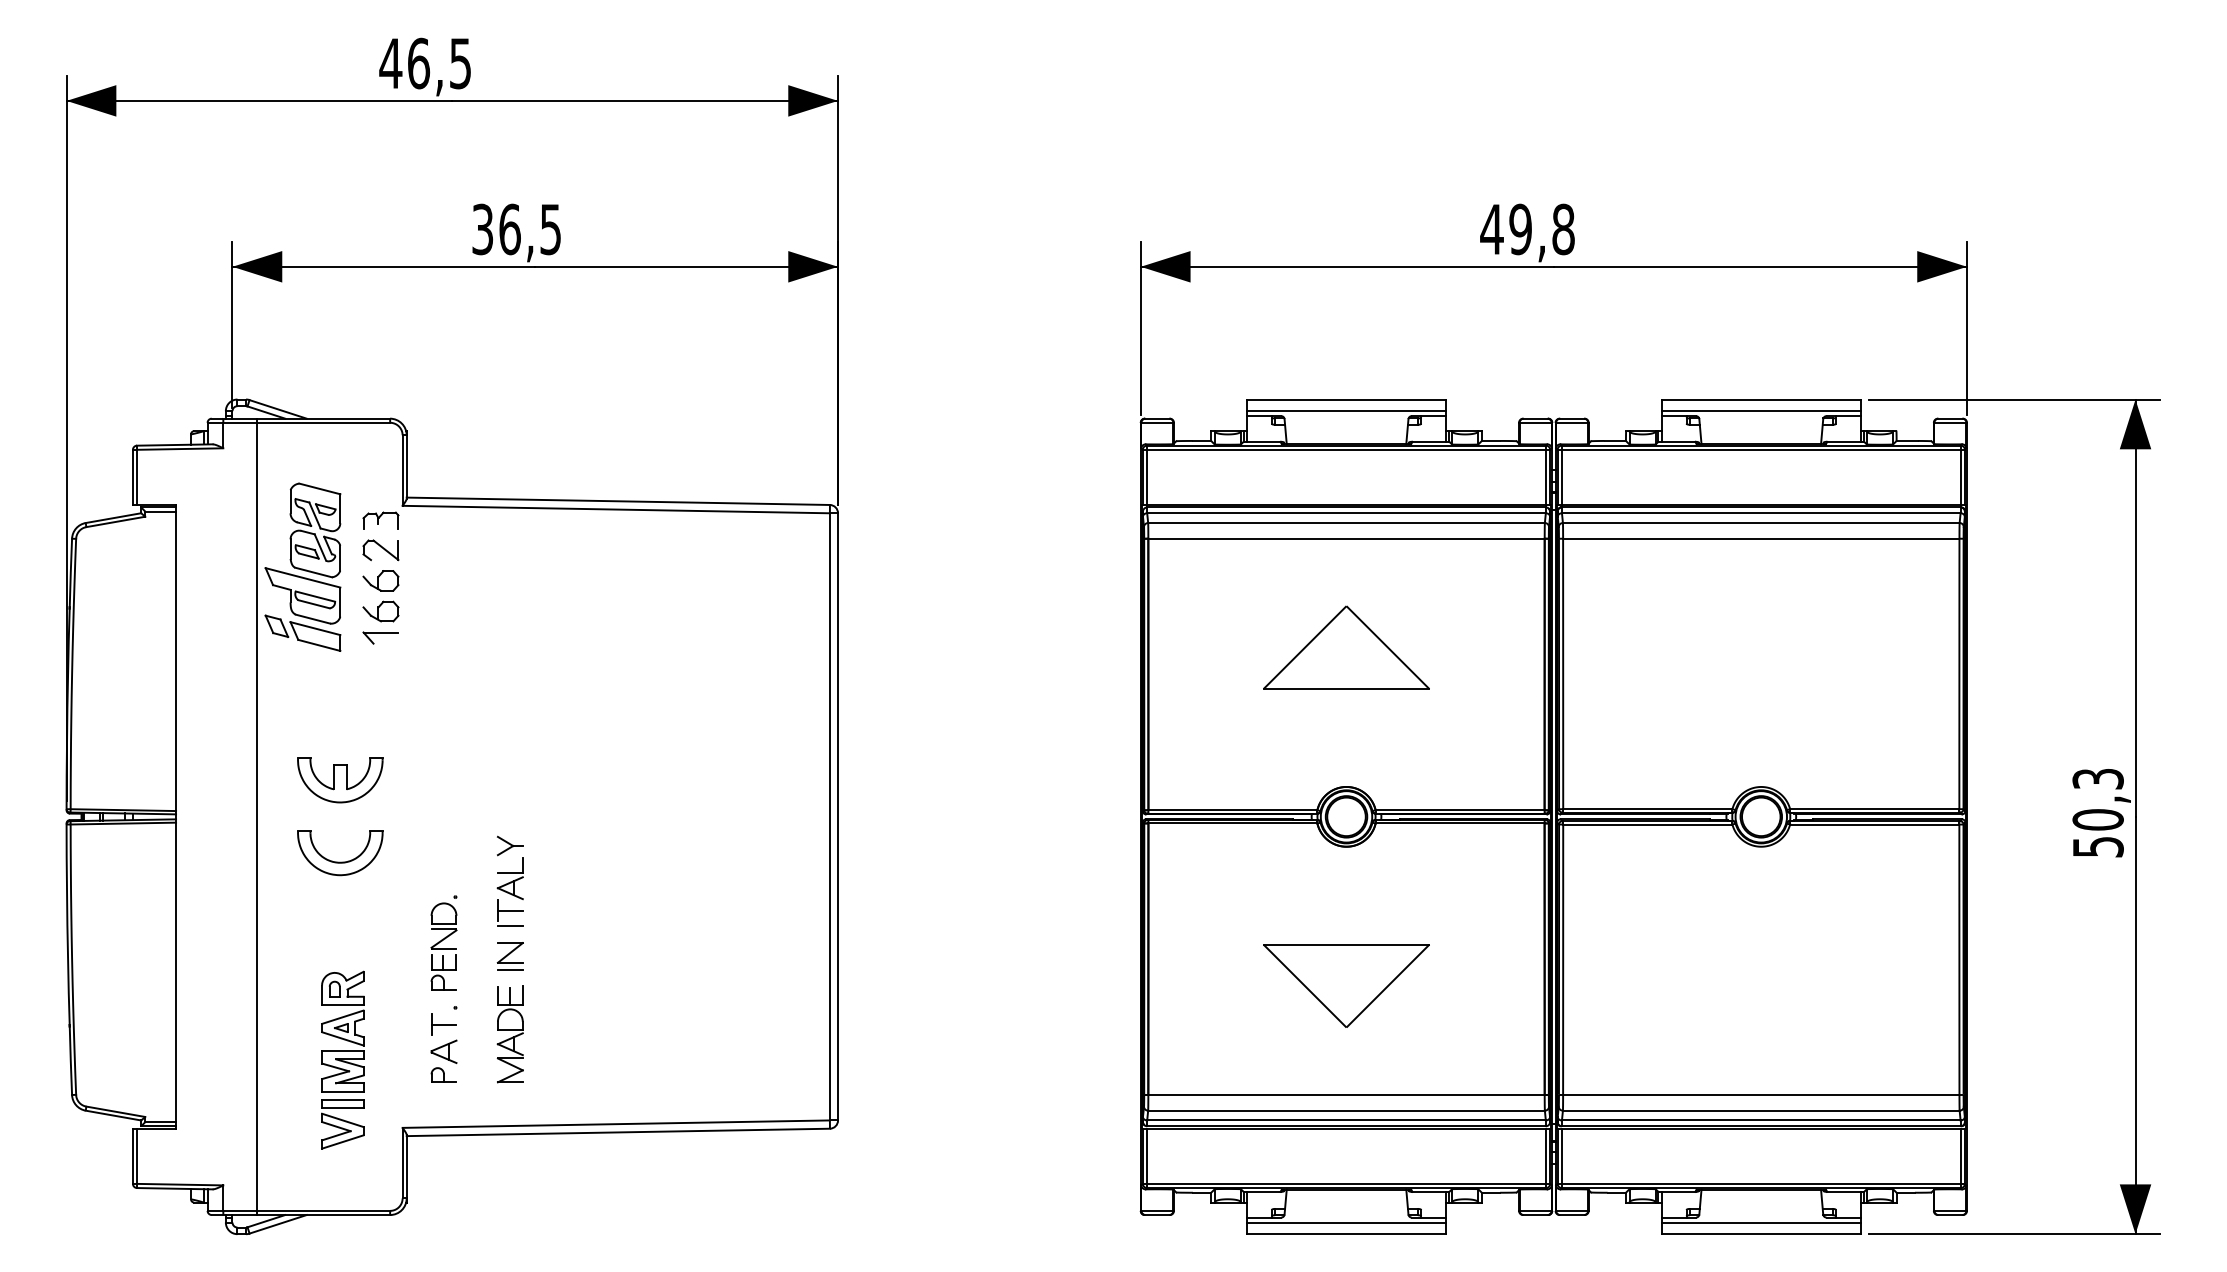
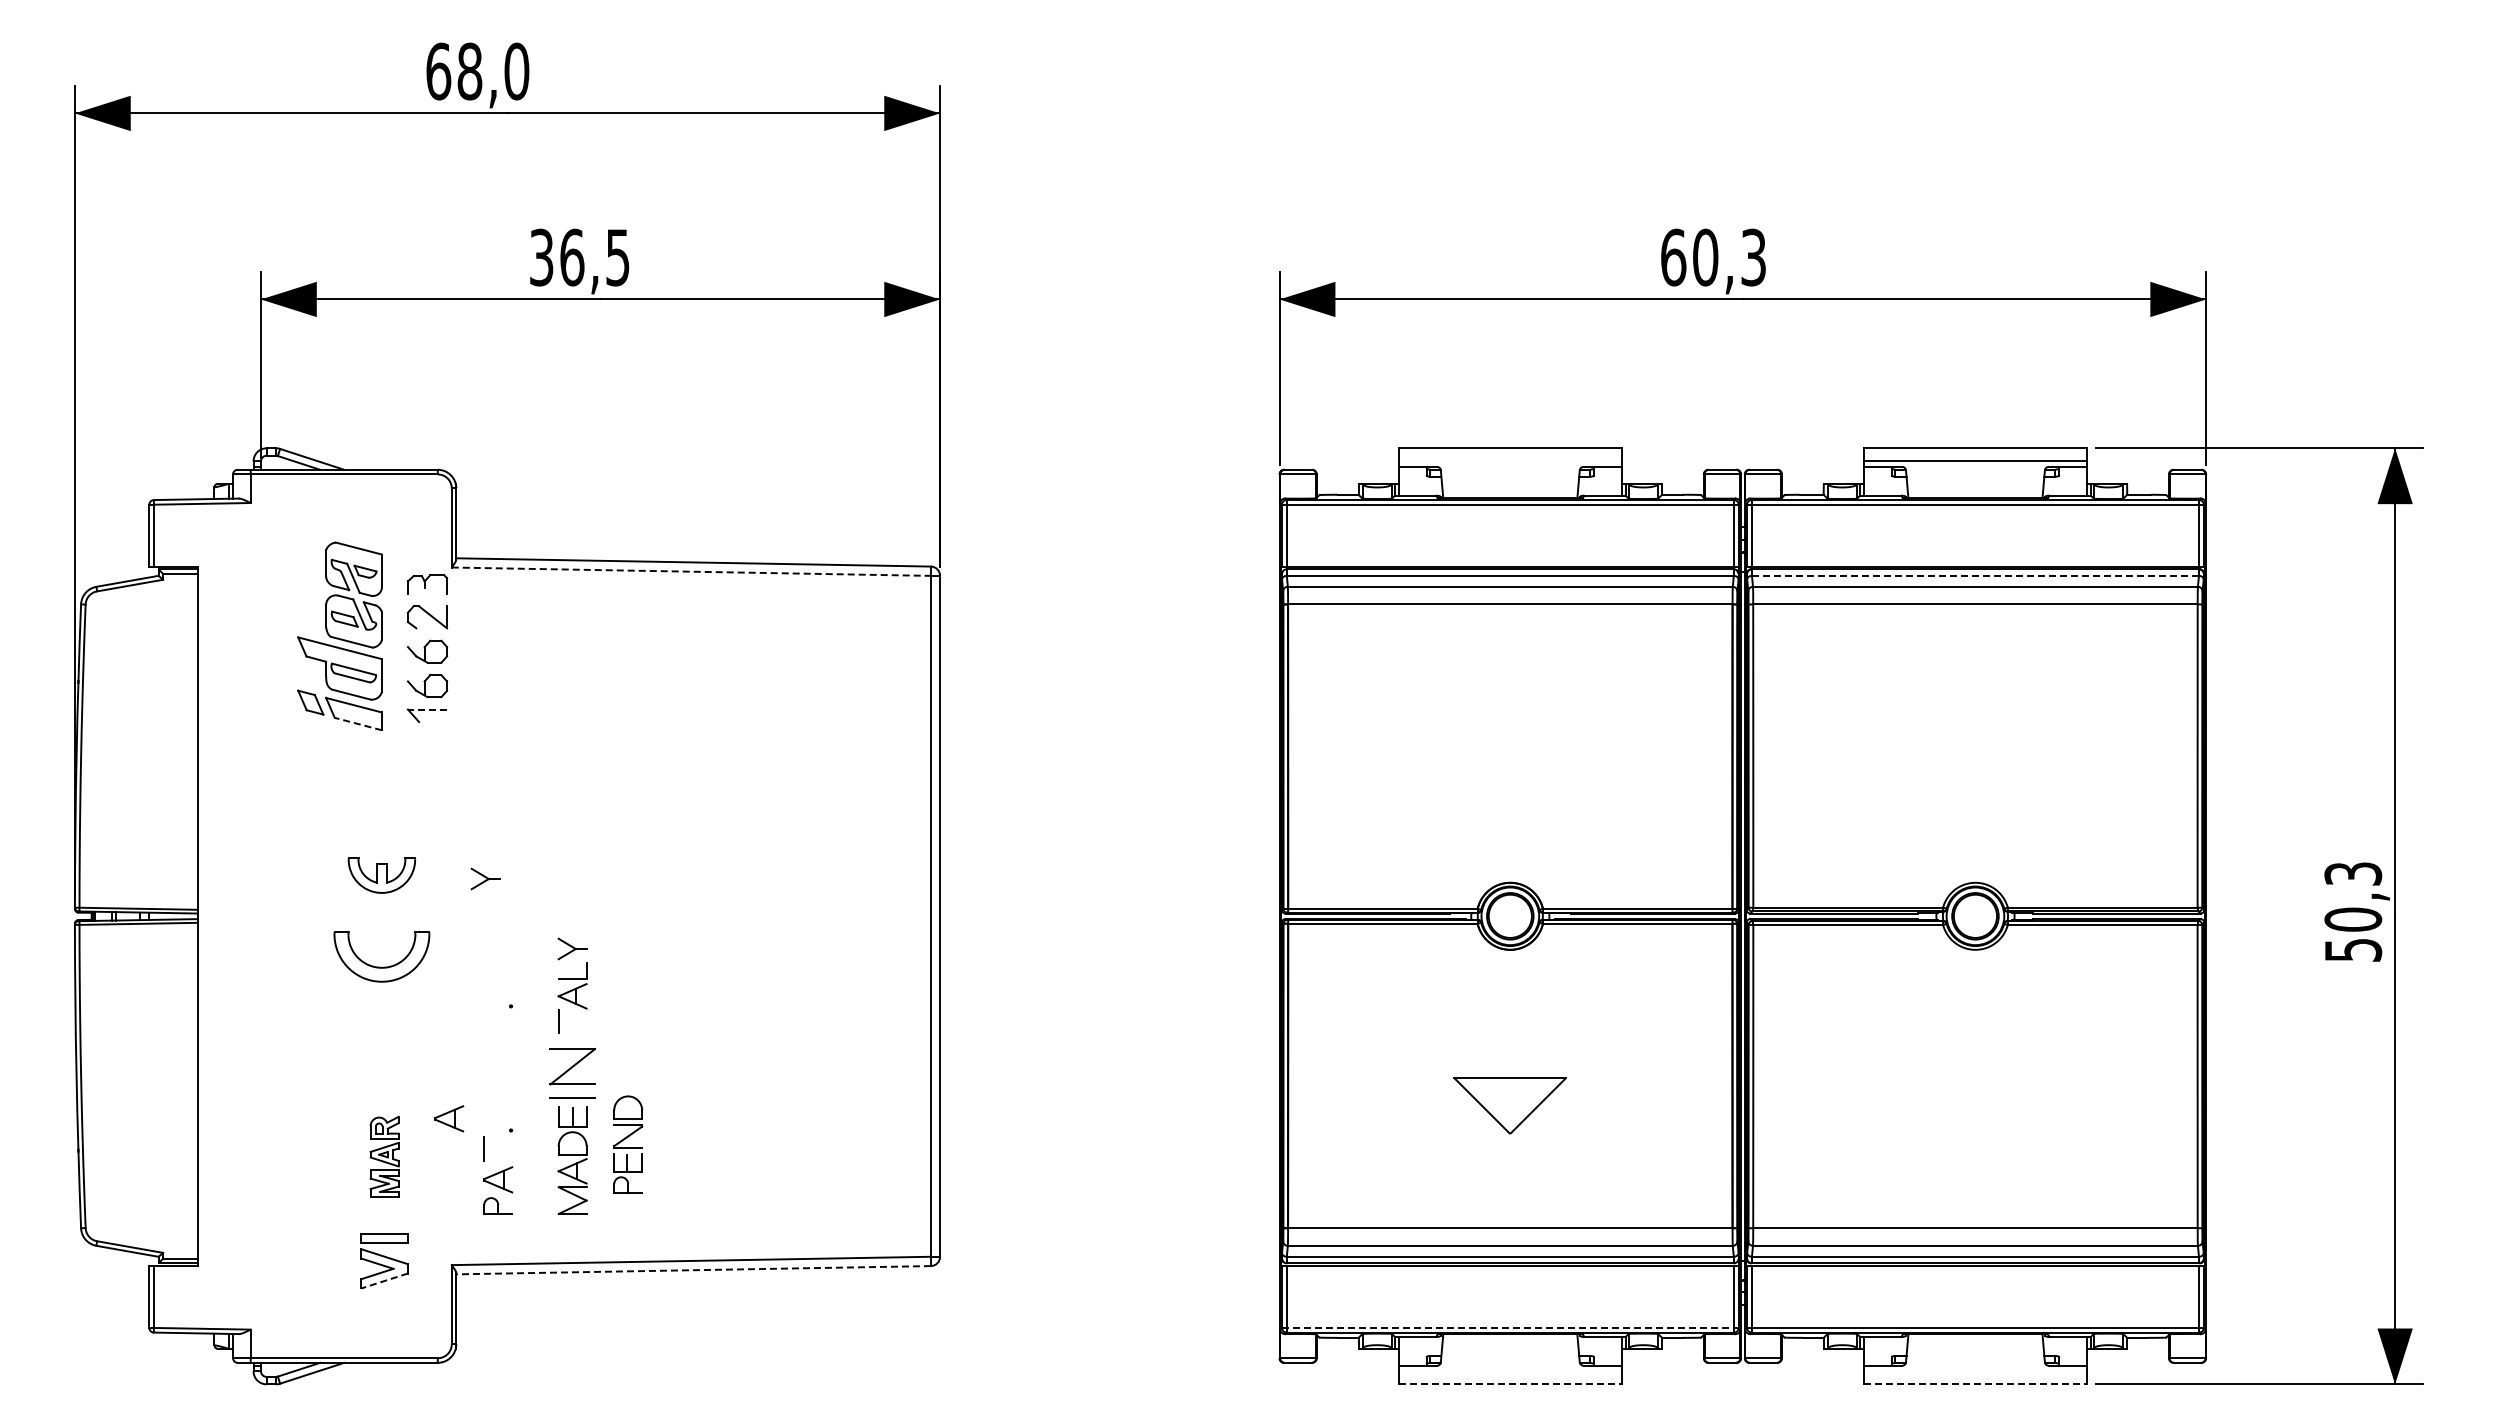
text: (425, 63) -> (477, 71), 46,5 -> 68,0
text: (1527, 229) -> (1713, 257), 49,8 -> 60,3
line: (1345, 411) -> (1509, 461), removed
line: (616, 509) -> (691, 571), solid -> dashed
line: (1761, 512) -> (1975, 575), solid -> dashed
line: (380, 632) -> (427, 709), solid -> dashed
line: (318, 644) -> (357, 723), solid -> dashed
part: (1345, 647) -> (1509, 726), removed
part: (339, 780) -> (381, 875), size x0.7
part: (432, 783) -> (485, 878), added
line: (257, 816) -> (288, 915), removed
line: (510, 910) -> (572, 1021), removed
line: (510, 925) -> (572, 1038), removed
part: (444, 946) -> (628, 1144), moved
part: (510, 956) -> (572, 1072), size x1.6
part: (1345, 985) -> (1509, 1105), size x0.6
part: (400, 997) -> (449, 1118), added
line: (444, 1024) -> (498, 1149), removed
part: (342, 1031) -> (384, 1156), size x0.6
line: (618, 1132) -> (693, 1270), solid -> dashed
line: (342, 1142) -> (384, 1281), solid -> dashed
line: (1346, 1183) -> (1510, 1327), solid -> dashed
line: (1345, 1222) -> (1509, 1371), removed
line: (1761, 1222) -> (1975, 1371), removed
line: (1346, 1234) -> (1510, 1384), solid -> dashed
line: (1761, 1234) -> (1975, 1384), solid -> dashed

